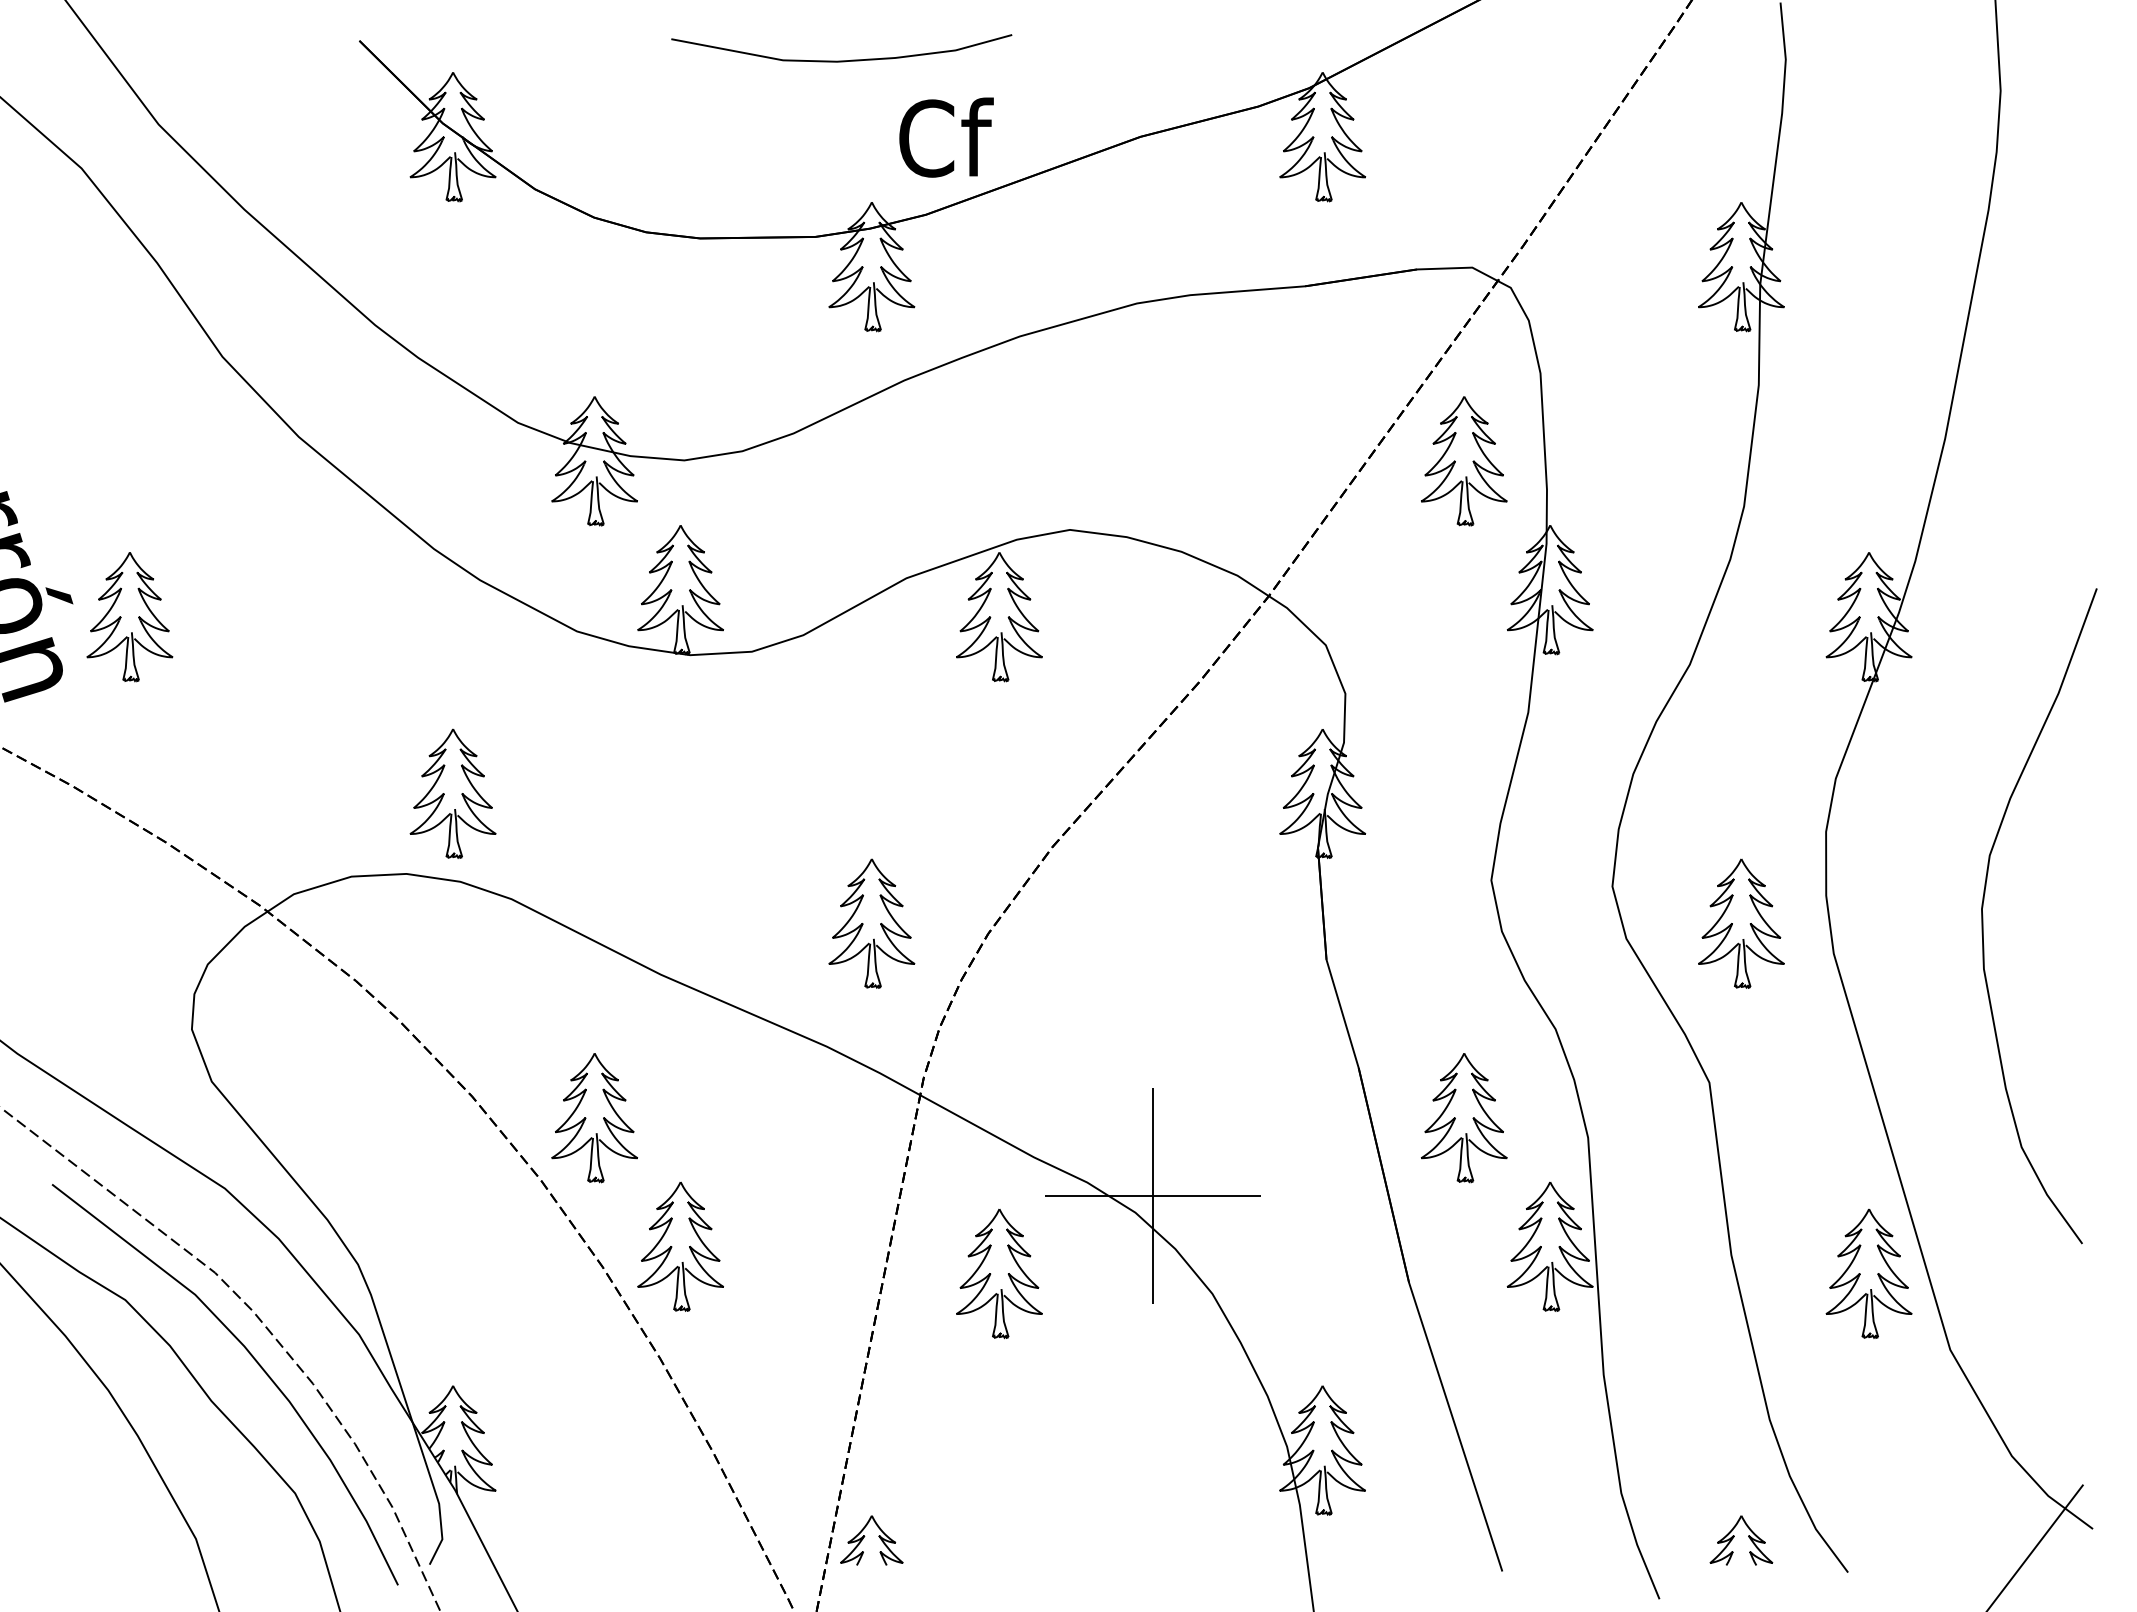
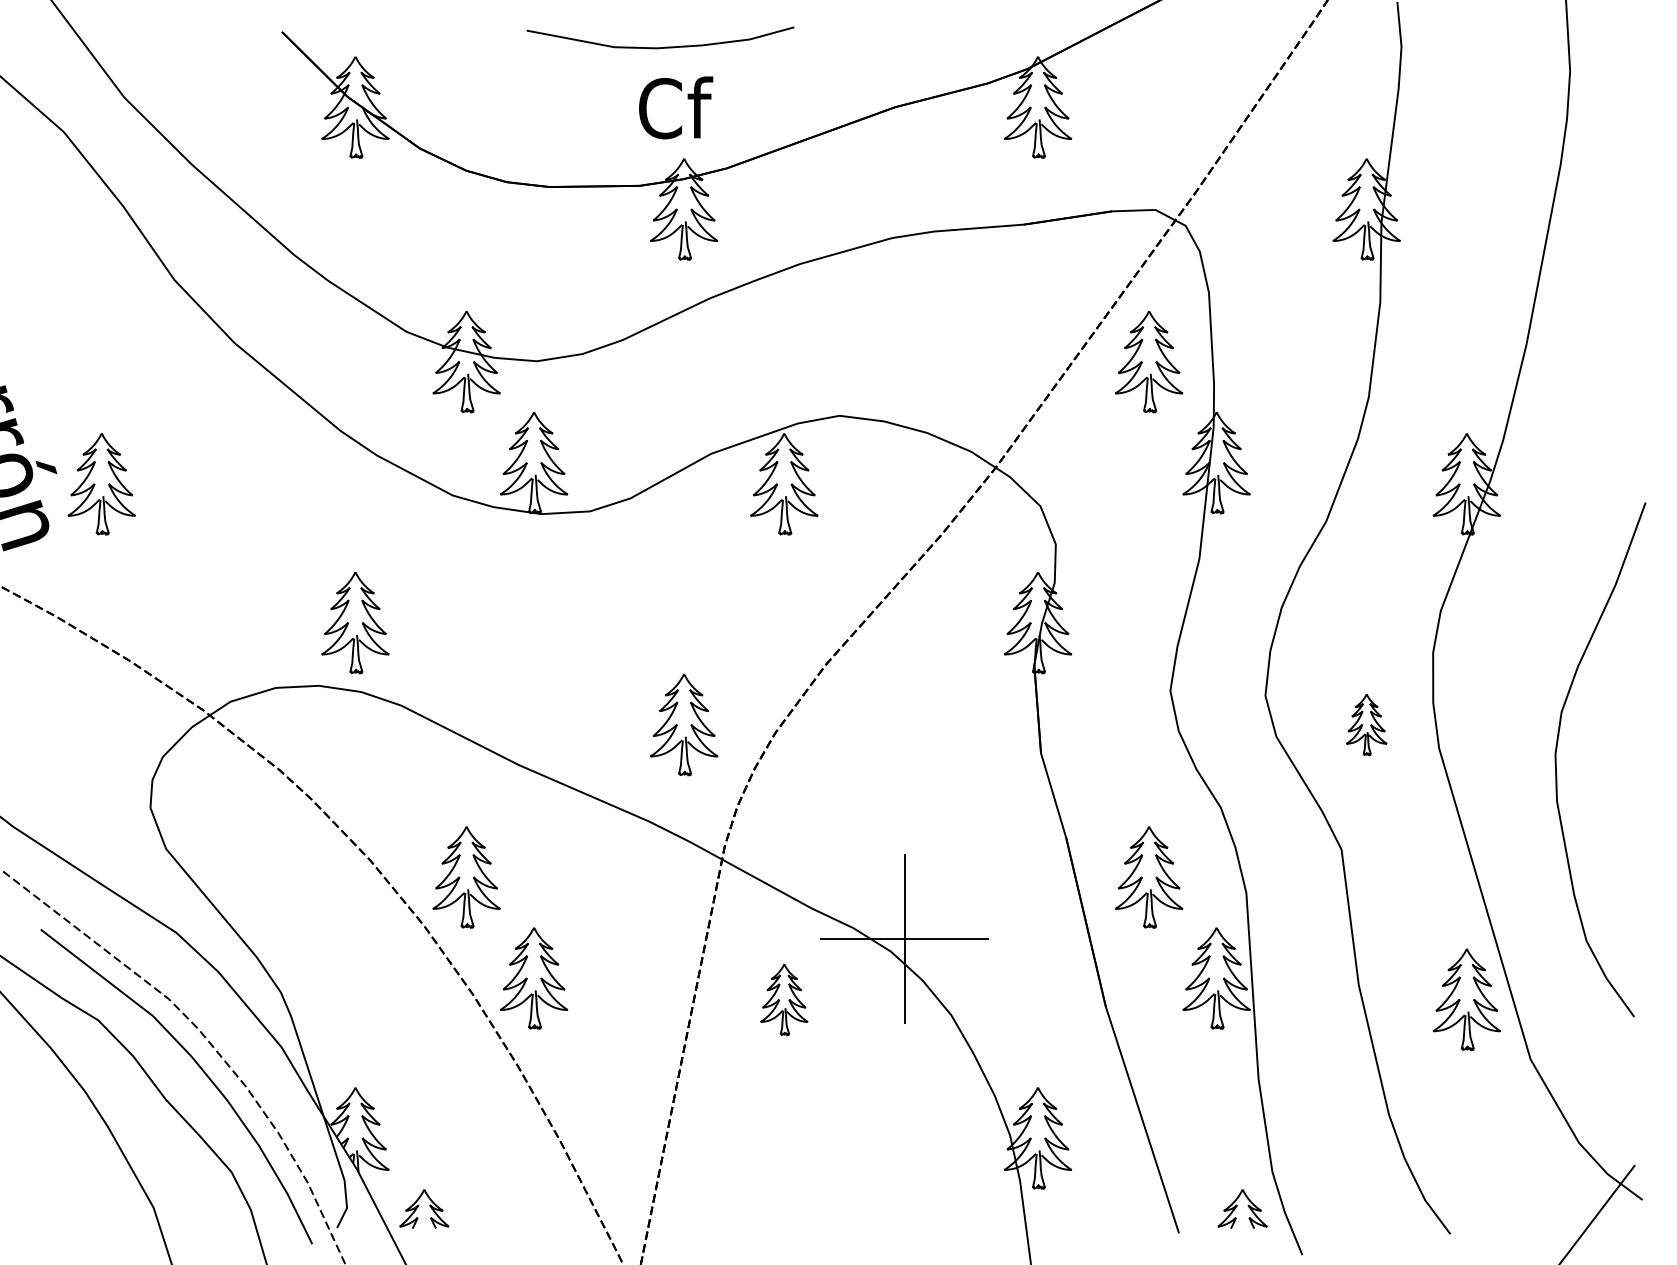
text: (946, 137) -> (676, 107), moved
curve: (1983, 916) -> (1556, 760), moved
part: (1741, 923) -> (1366, 724), size x0.6
part: (999, 1274) -> (784, 1000), size x0.7
part: (865, 1536) -> (419, 1205), moved
part: (1734, 1537) -> (1237, 1206), moved

